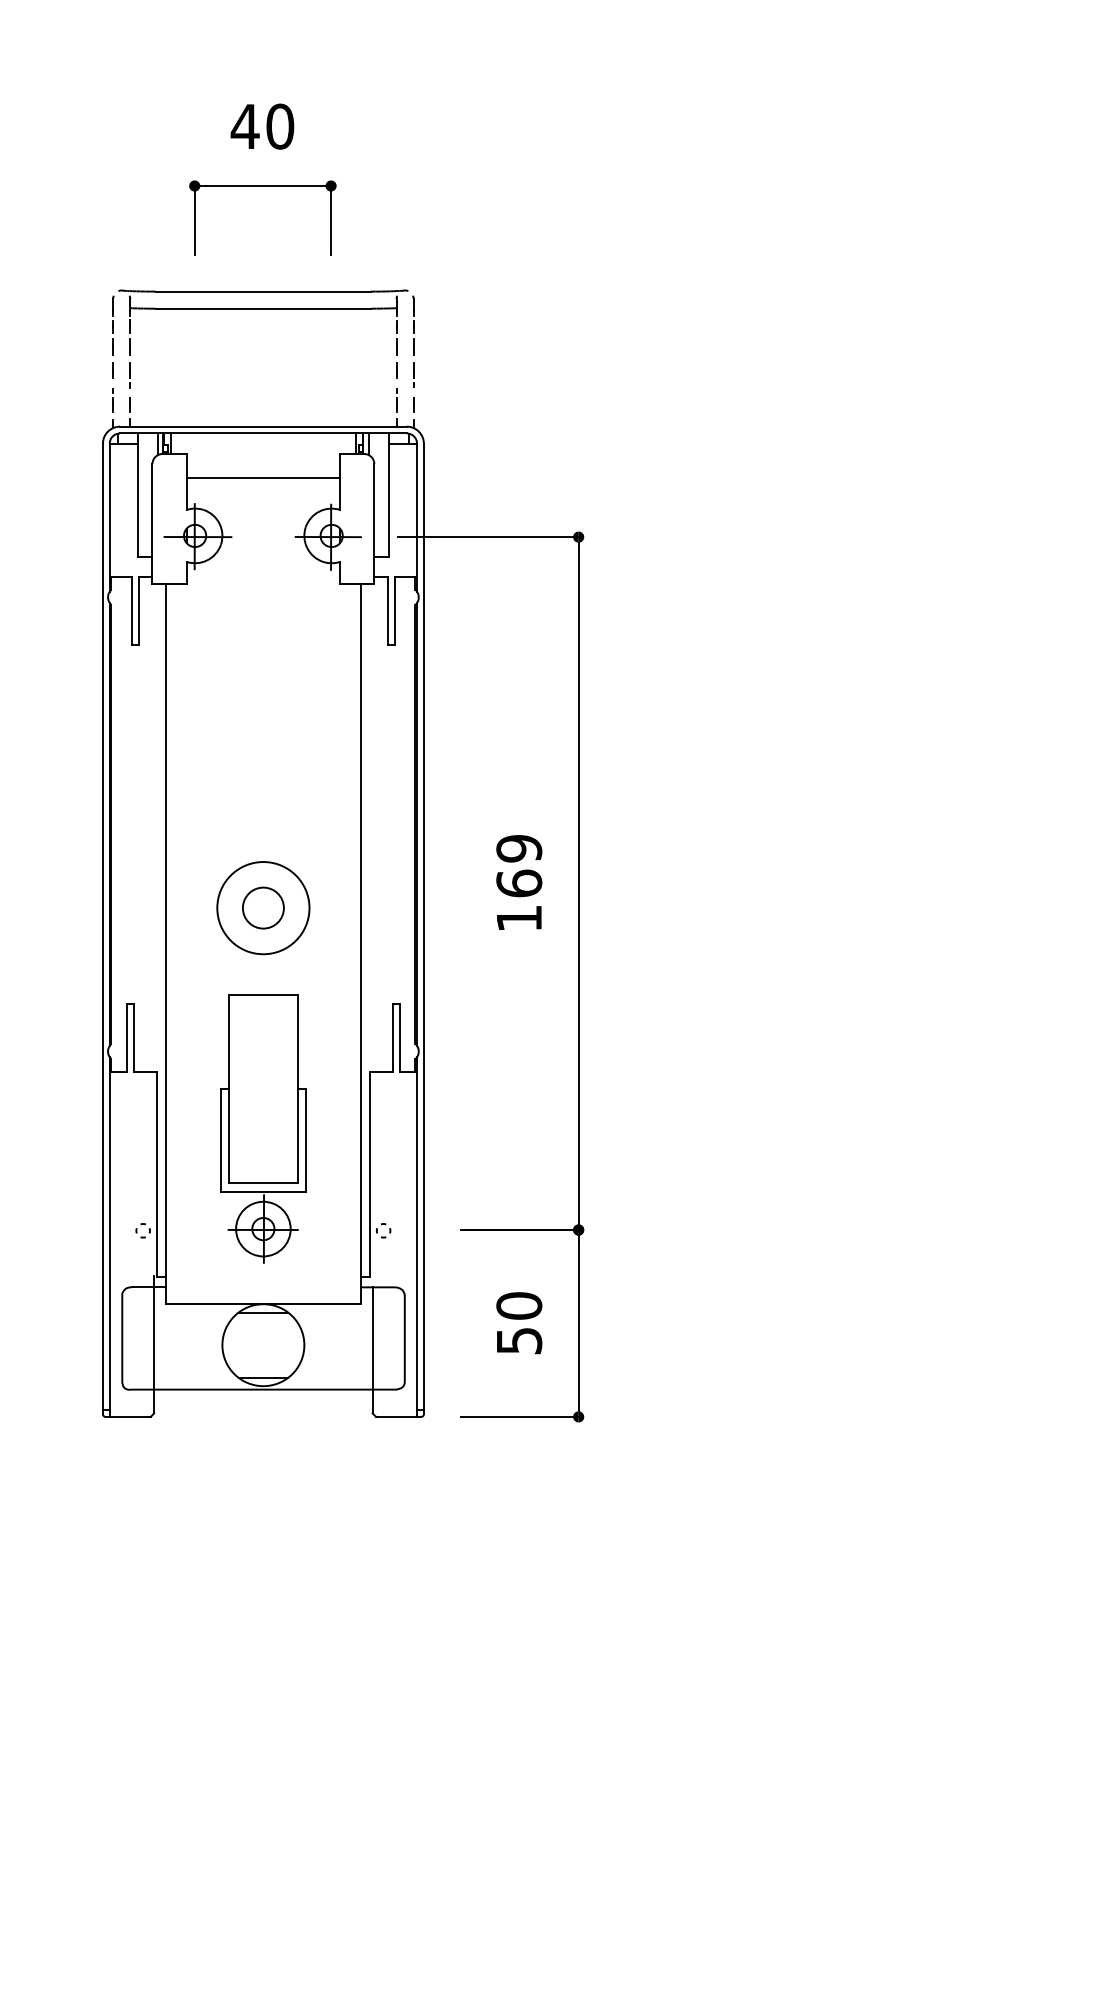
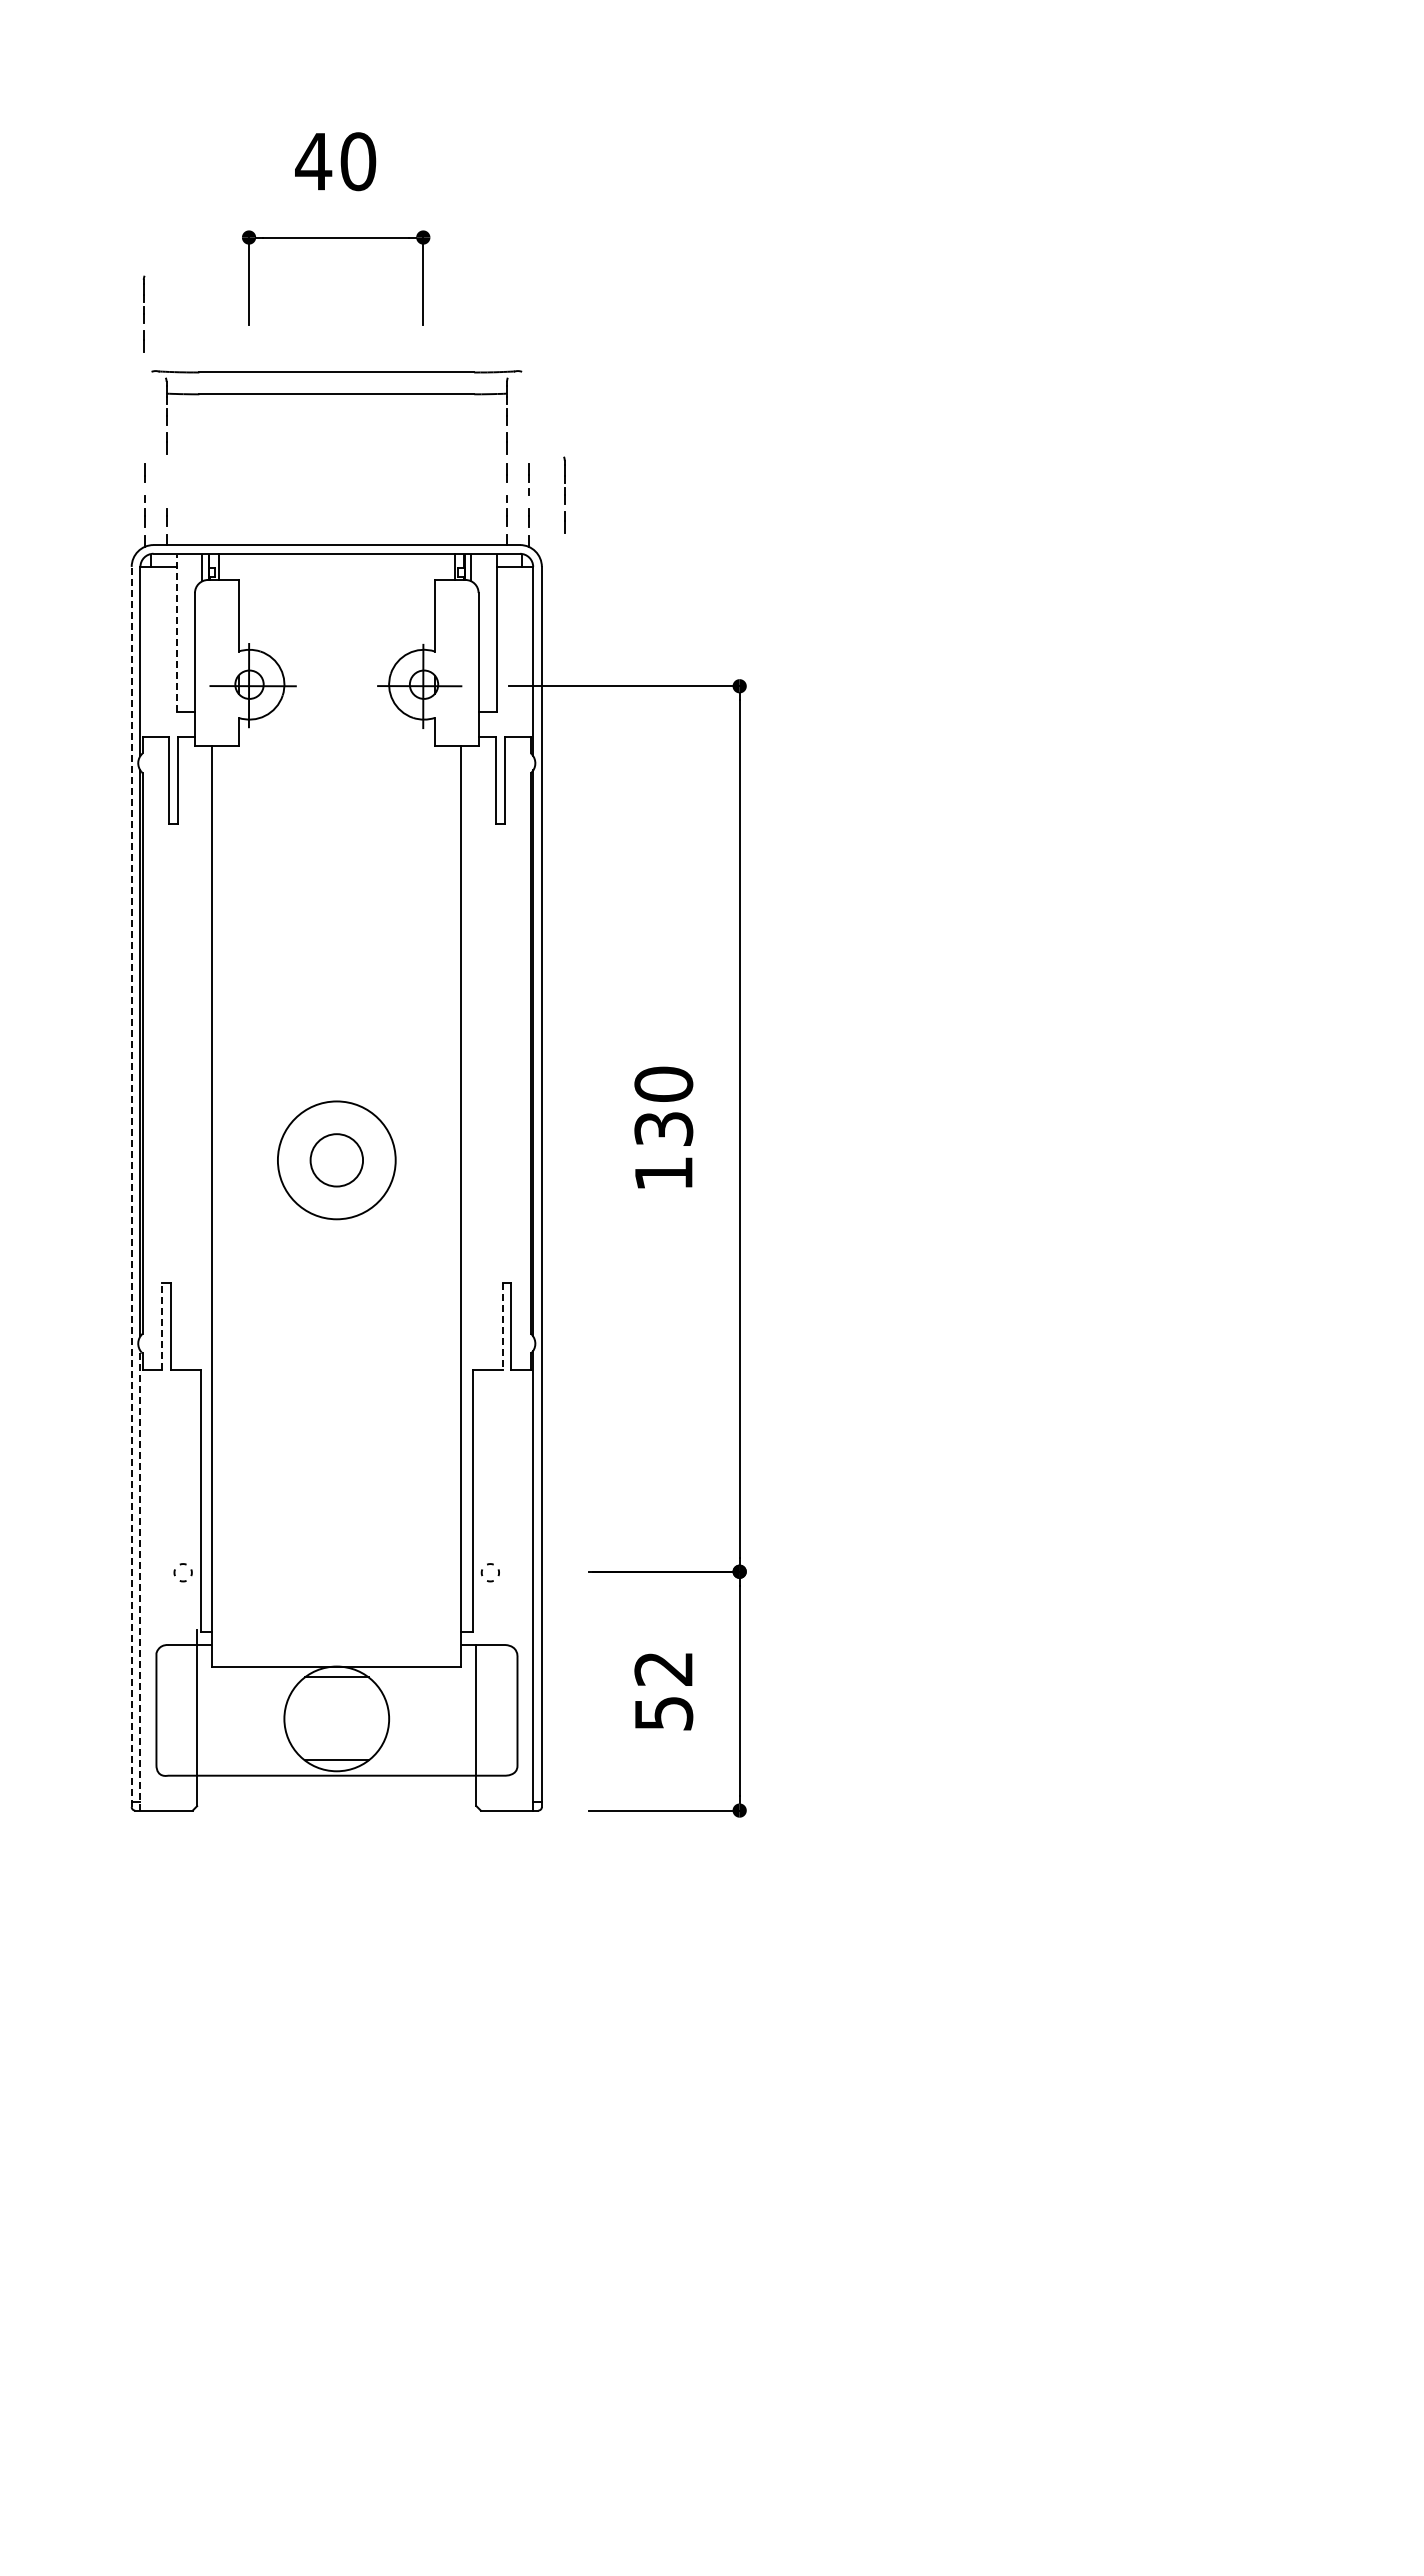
part: (112, 325) -> (143, 313), moved
line: (413, 325) -> (564, 494), moved
line: (130, 375) -> (166, 479), removed
line: (263, 477) -> (336, 610), removed
line: (137, 495) -> (176, 633), solid -> dashed
text: (519, 865) -> (663, 1106), 169 -> 130
line: (102, 928) -> (131, 1186), solid -> dashed
line: (127, 1038) -> (162, 1326), solid -> dashed
line: (393, 1038) -> (502, 1326), solid -> dashed
part: (263, 1128) -> (336, 1442), removed
line: (109, 1236) -> (140, 1580), solid -> dashed
text: (519, 1305) -> (663, 1668), 50 -> 52

